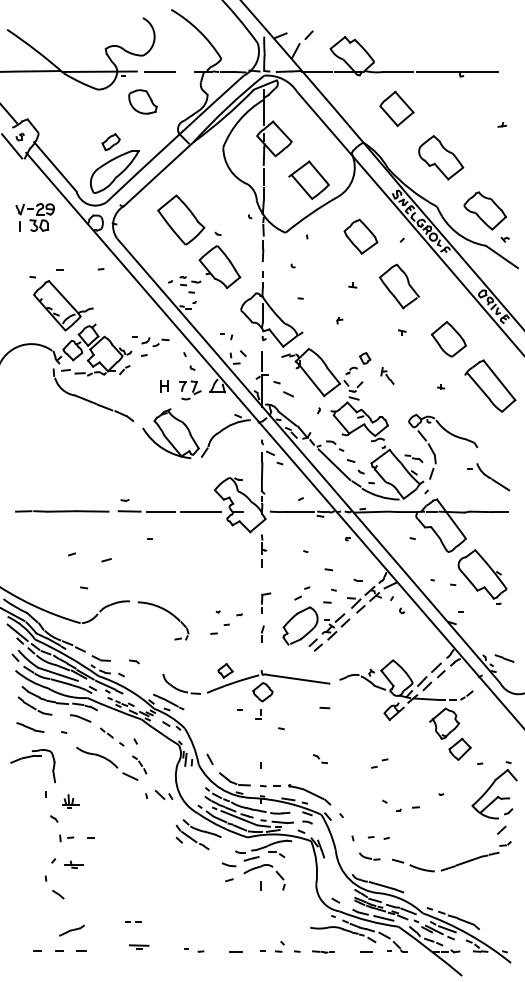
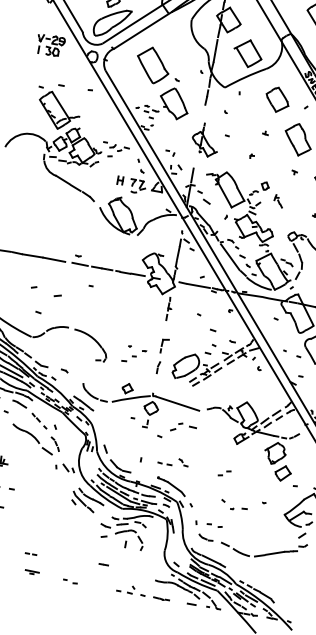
part: (271, 309) -> (205, 139), size x0.6
part: (302, 593) -> (176, 427), moved
part: (270, 786) -> (165, 464), moved
line: (235, 951) -> (103, 564), moved

